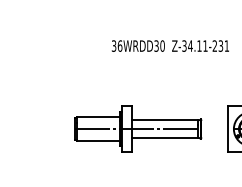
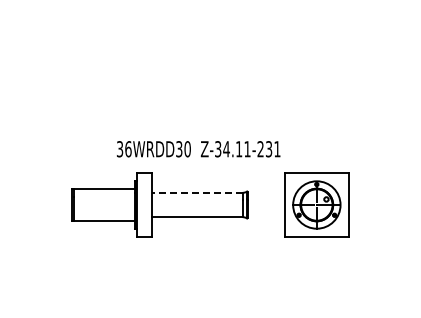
text: (170, 46) -> (198, 149), moved
line: (165, 120) -> (197, 192), solid -> dashed
line: (138, 129) -> (159, 205), removed

